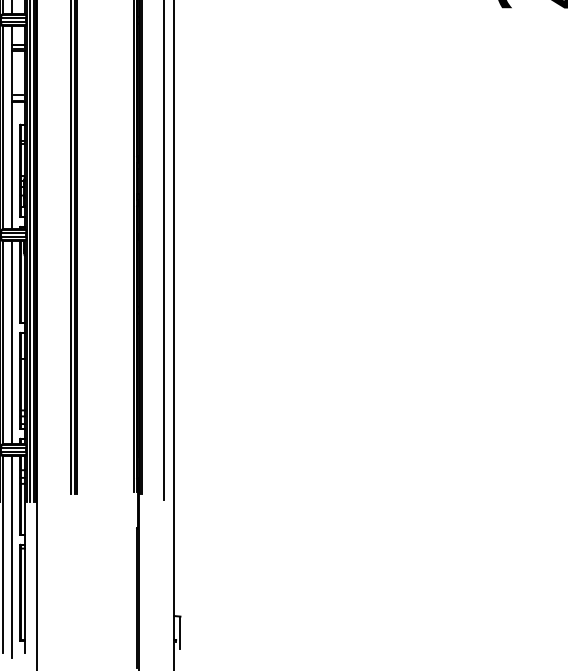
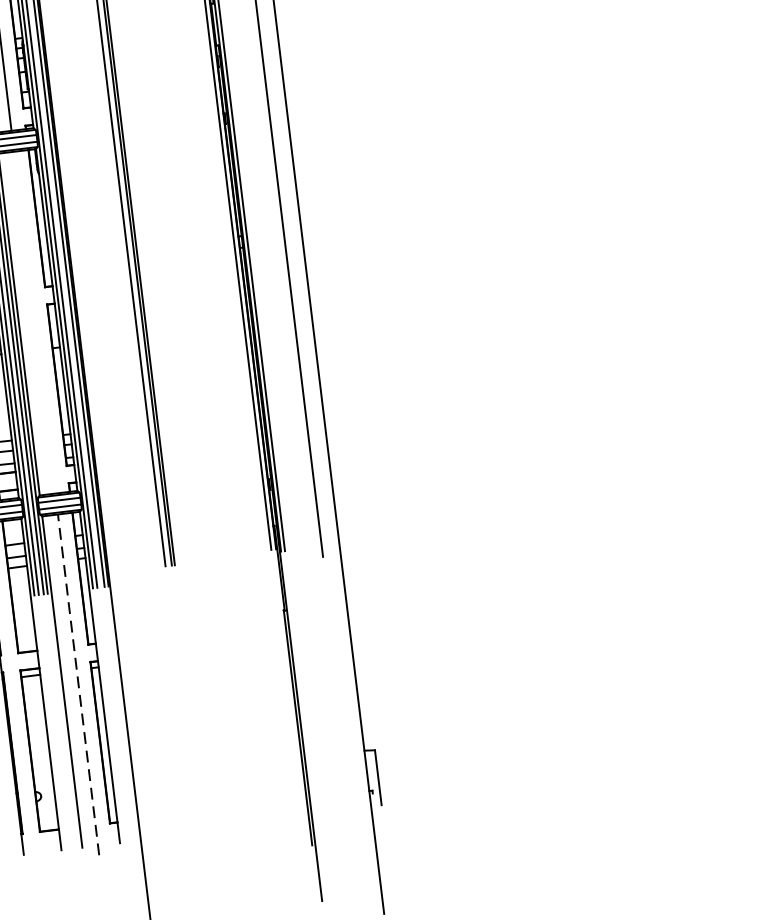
line: (11, 342) -> (33, 322), removed
line: (11, 557) -> (77, 685), solid -> dashed

